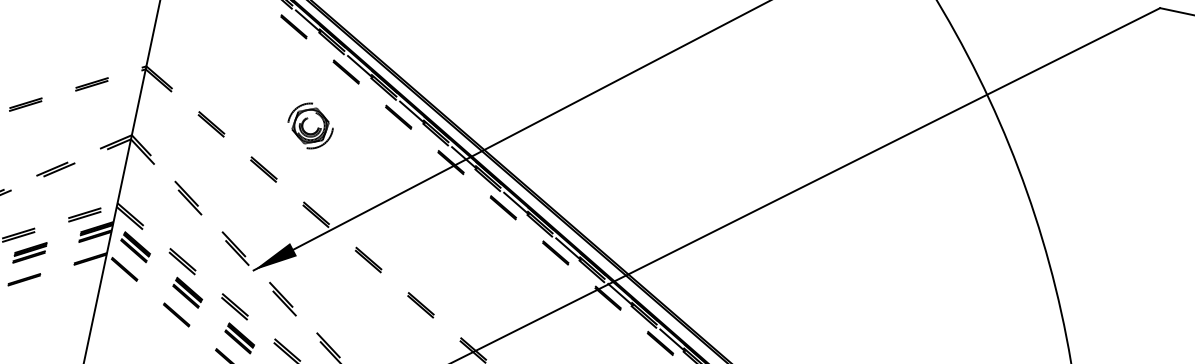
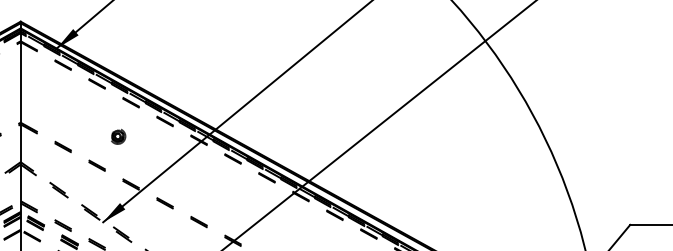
part: (310, 125) -> (117, 136), size x0.6

